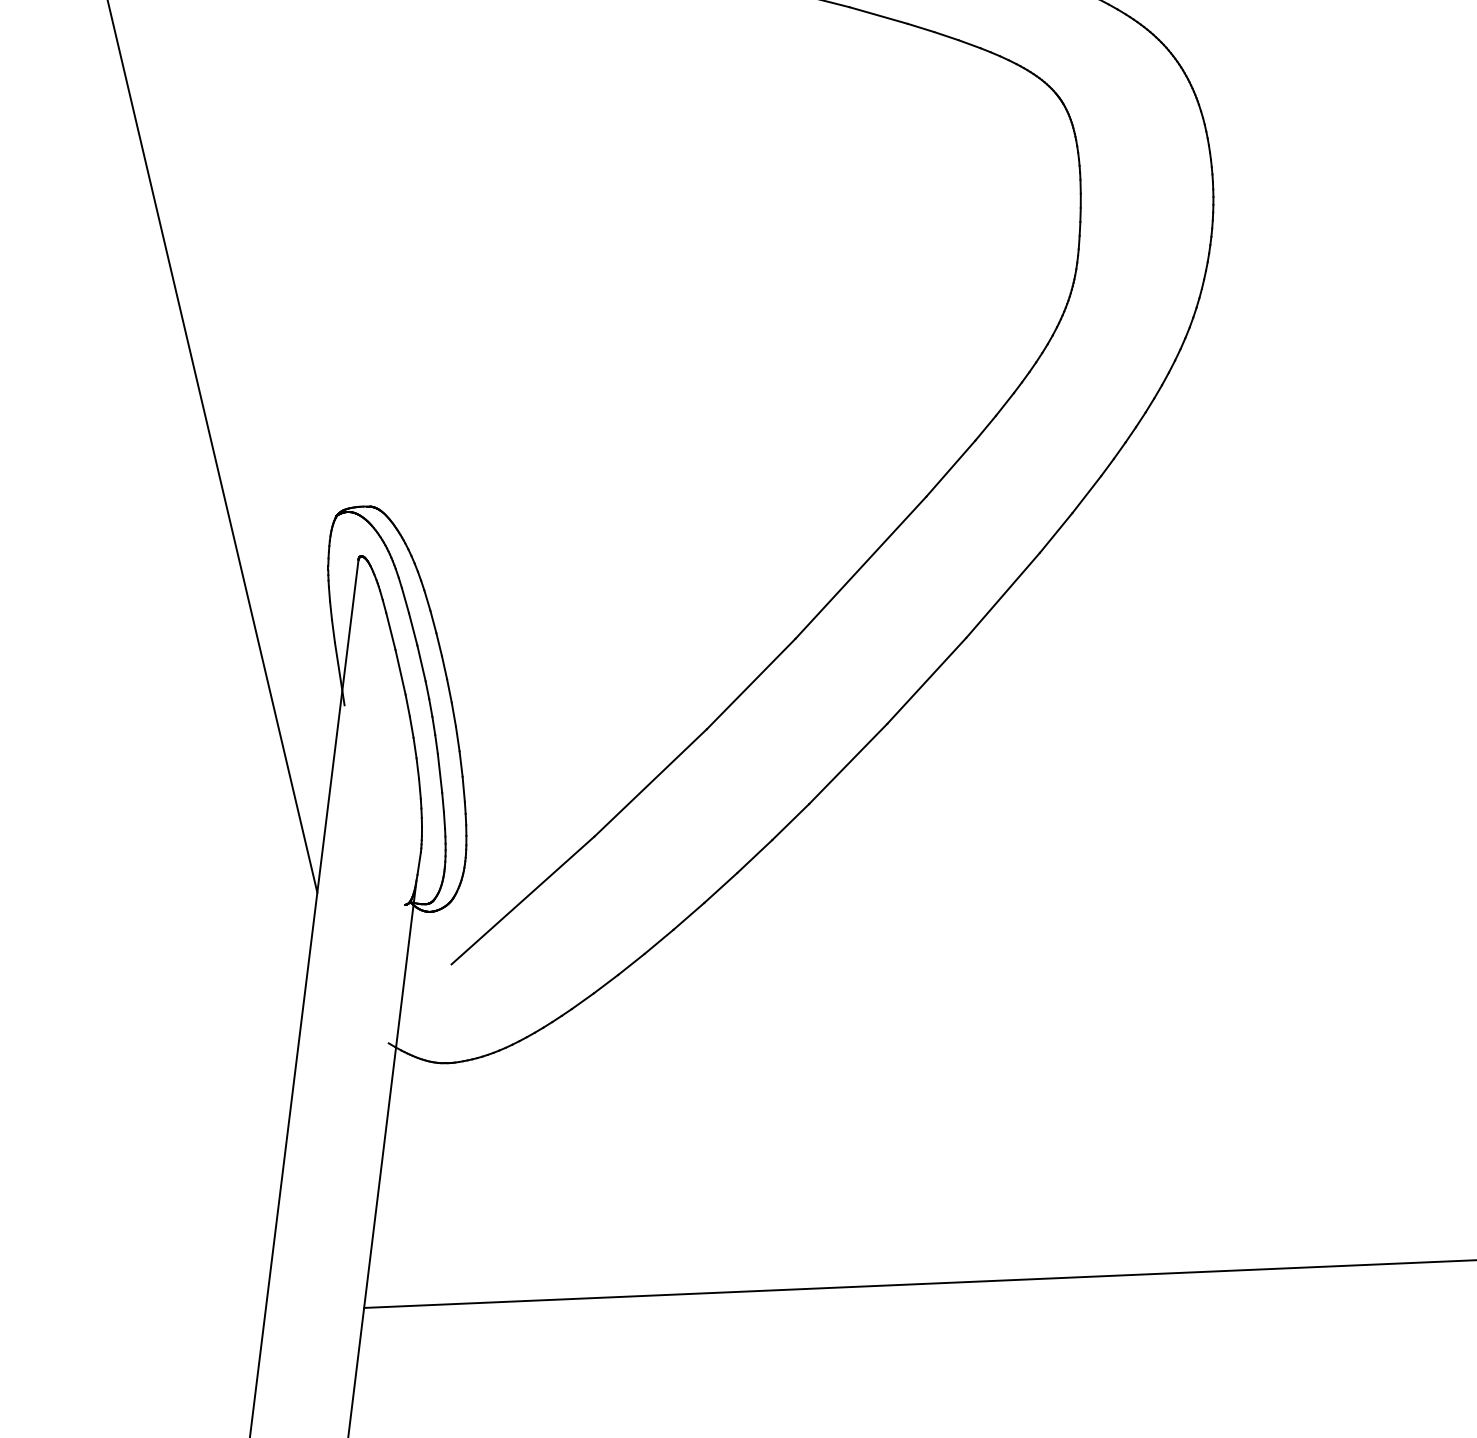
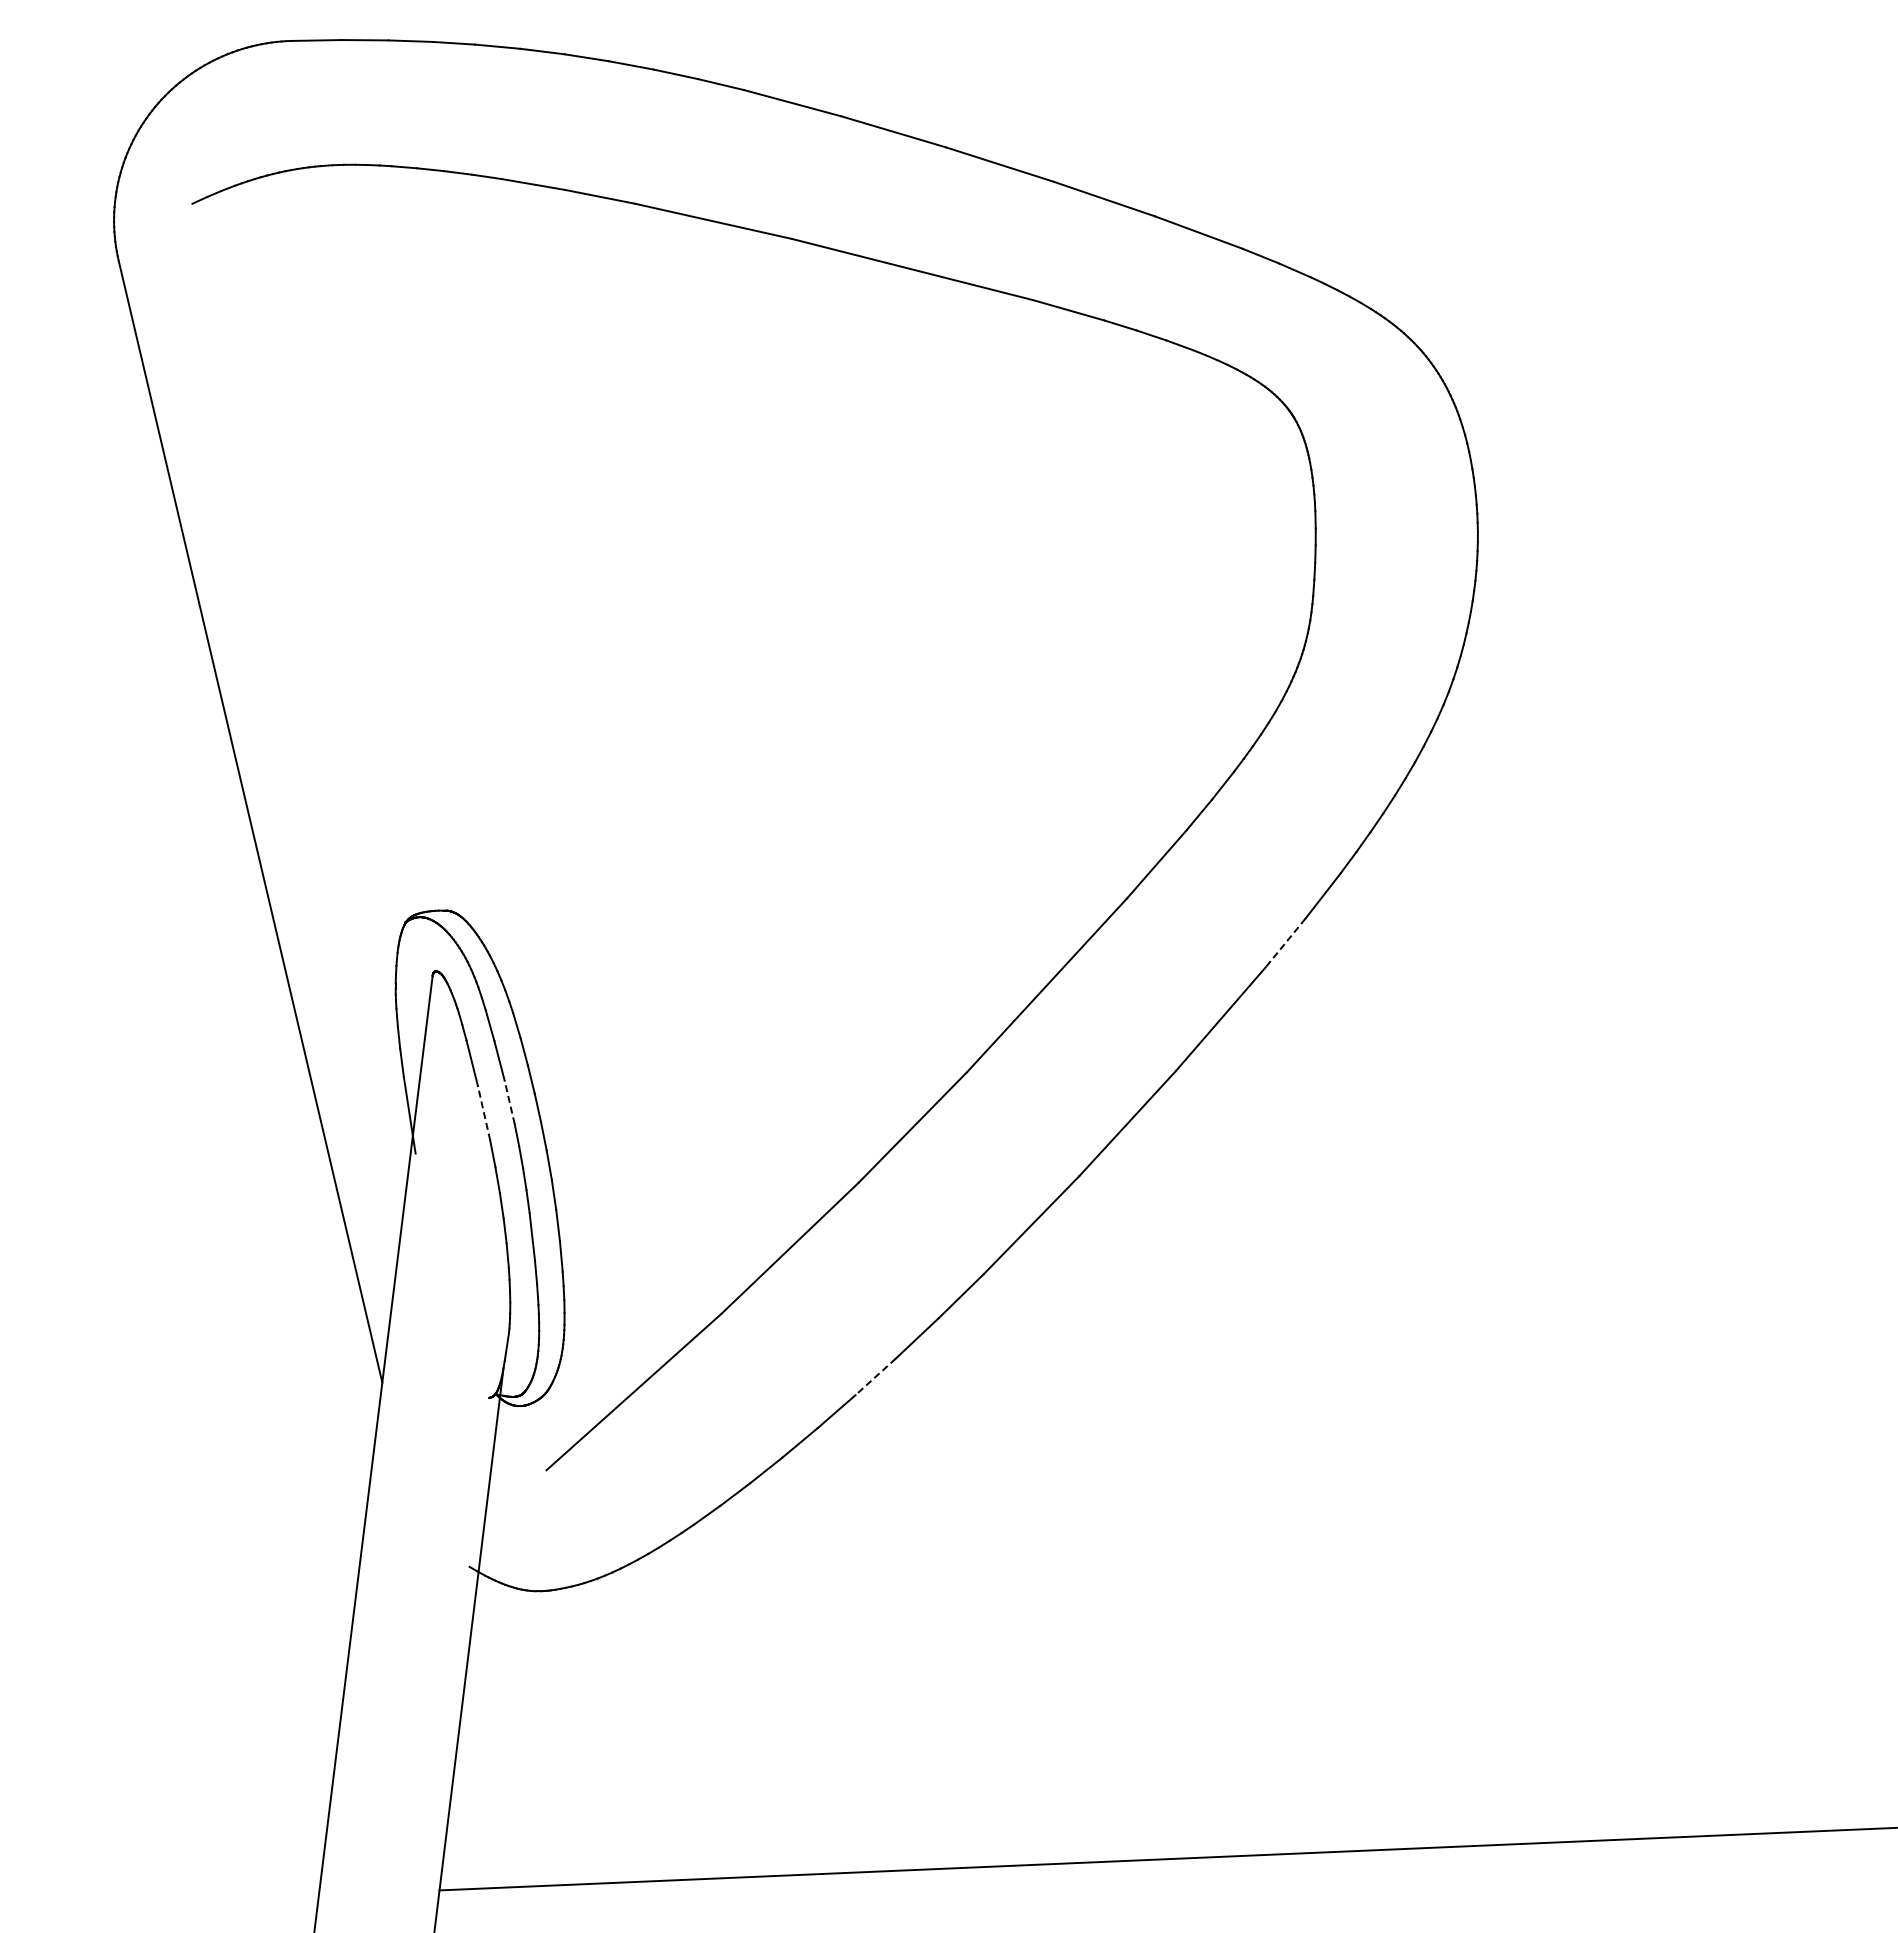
line: (1056, 533) -> (1285, 943), solid -> dashed
line: (421, 662) -> (509, 1101), solid -> dashed
line: (400, 672) -> (484, 1113), solid -> dashed
line: (720, 888) -> (875, 1377), solid -> dashed

